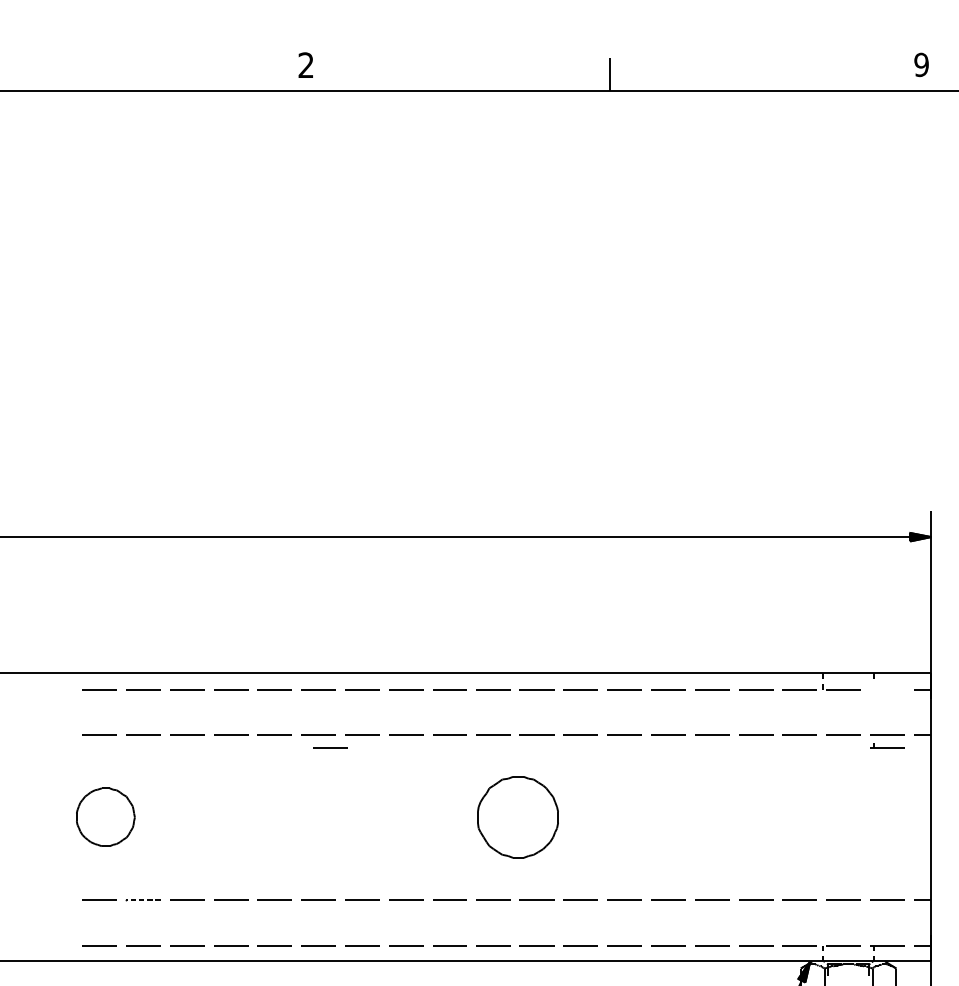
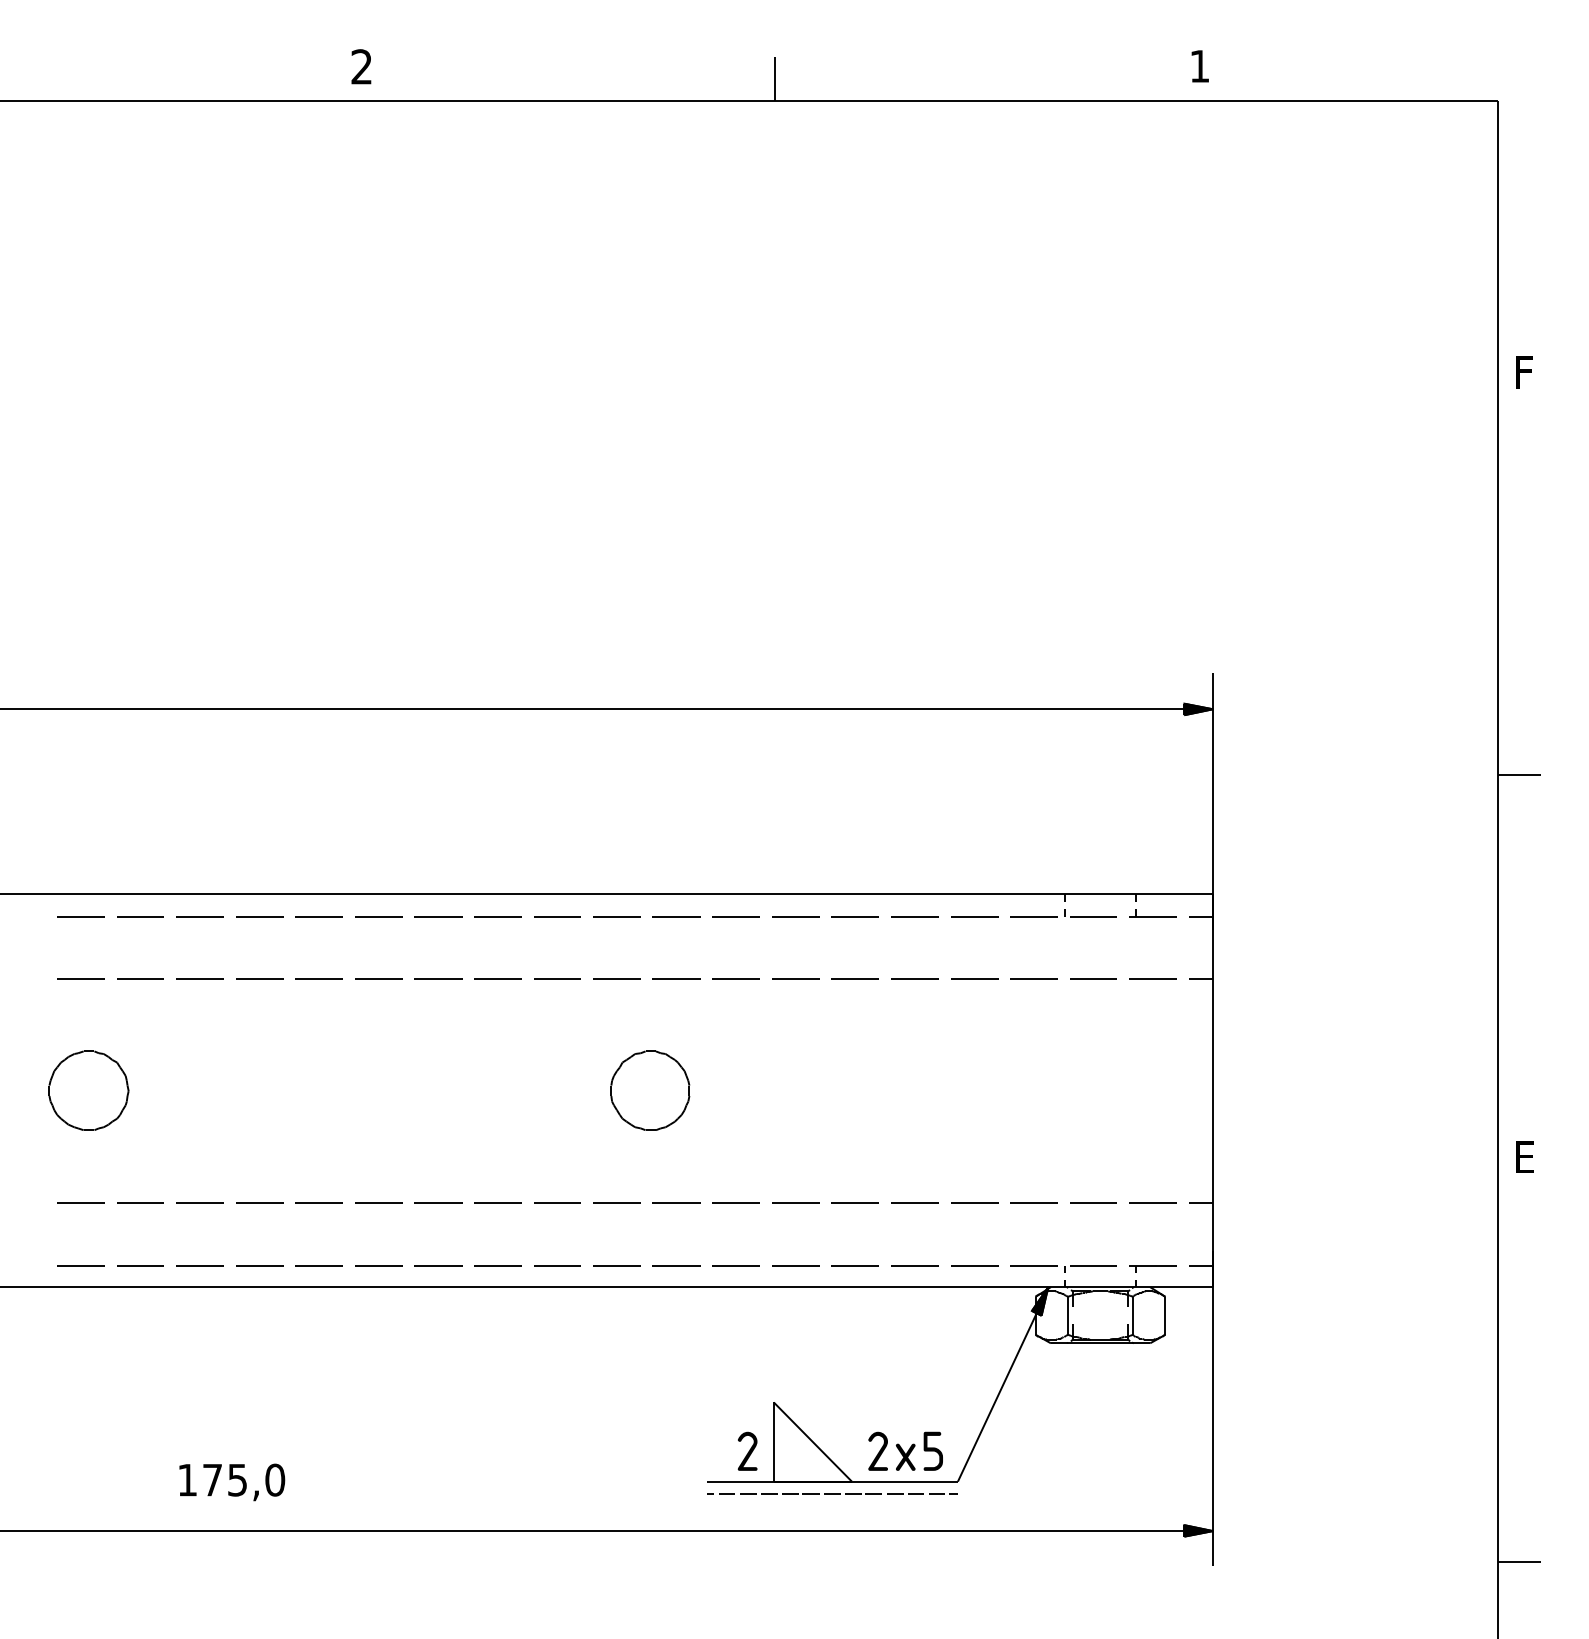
text: (921, 64) -> (1199, 65), 9 -> 1
part: (886, 745) -> (1152, 913), moved
line: (330, 747) -> (394, 995), removed
part: (518, 817) -> (650, 1090), size x0.71
line: (142, 900) -> (139, 1203), dashed -> solid

